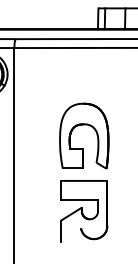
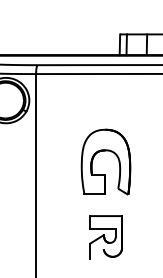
part: (83, 211) -> (105, 237), size x0.7

